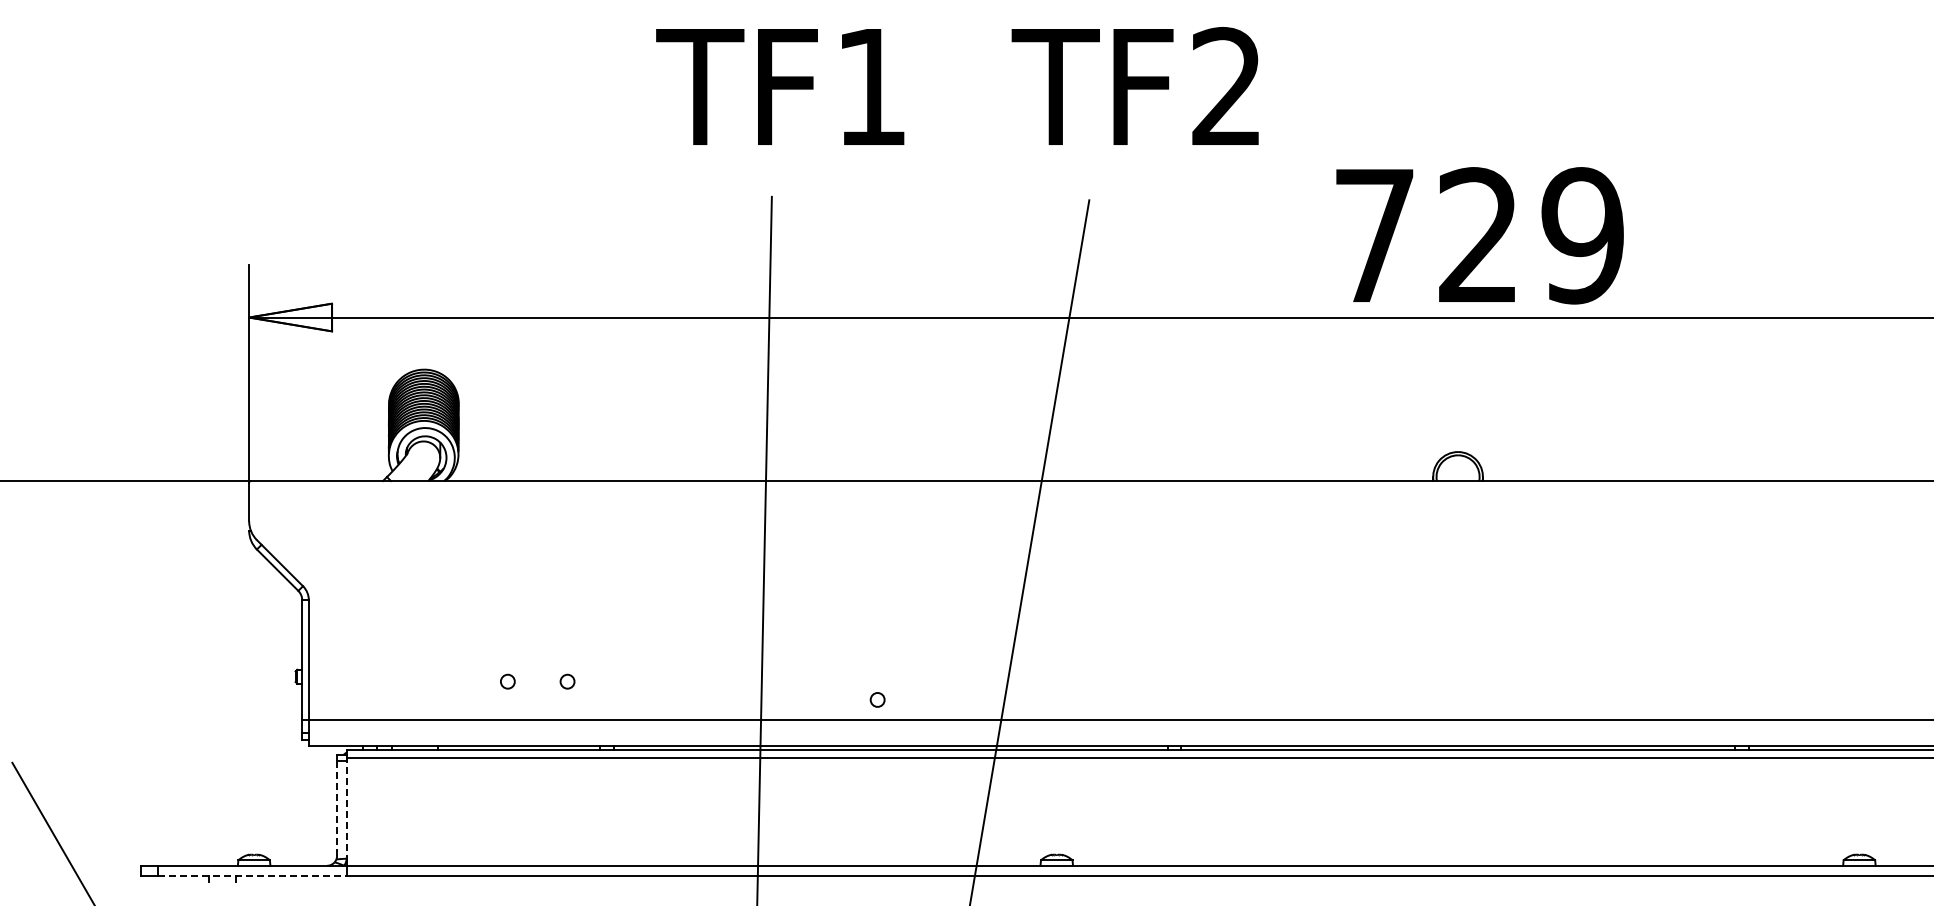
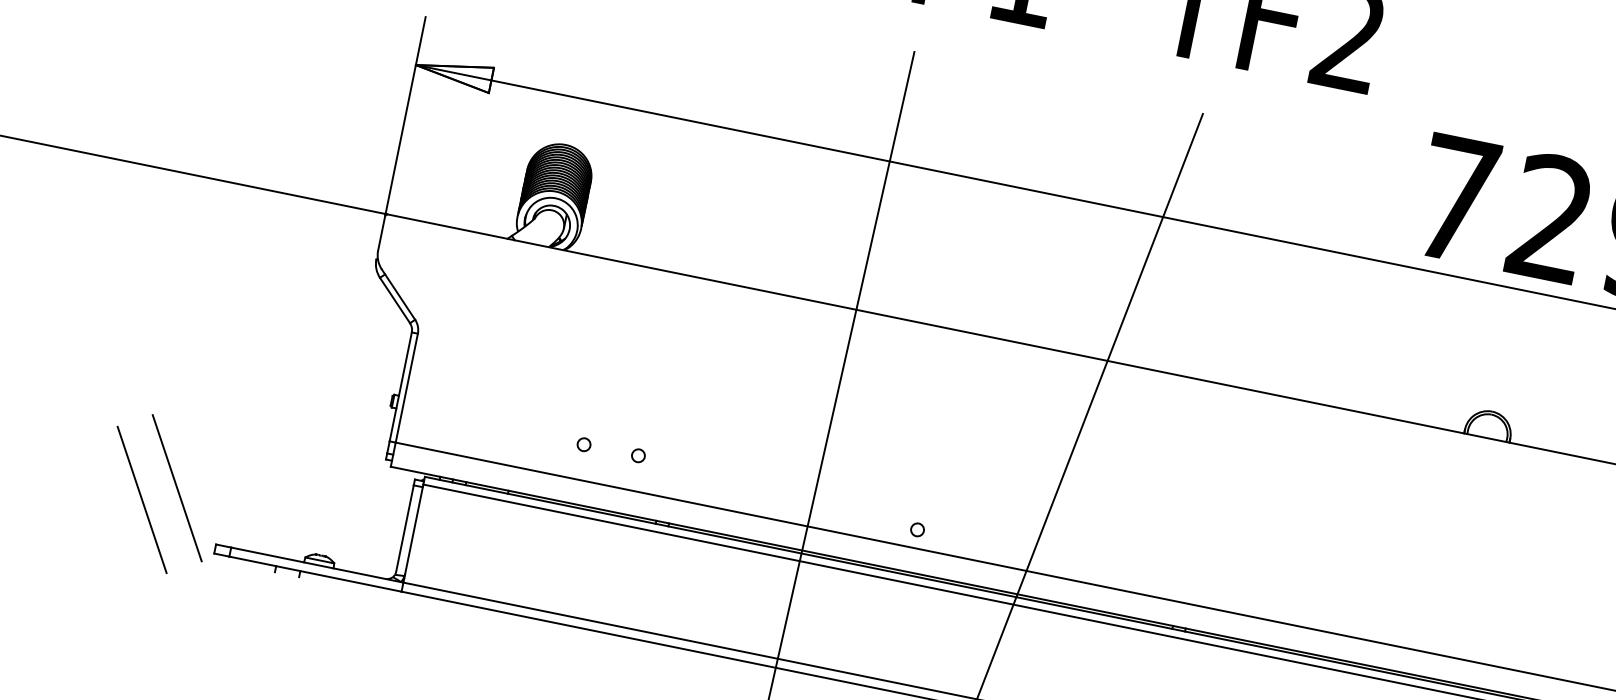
line: (337, 808) -> (405, 528), dashed -> solid
line: (347, 809) -> (414, 531), dashed -> solid
line: (87, 814) -> (176, 487), added
line: (252, 875) -> (315, 573), dashed -> solid

